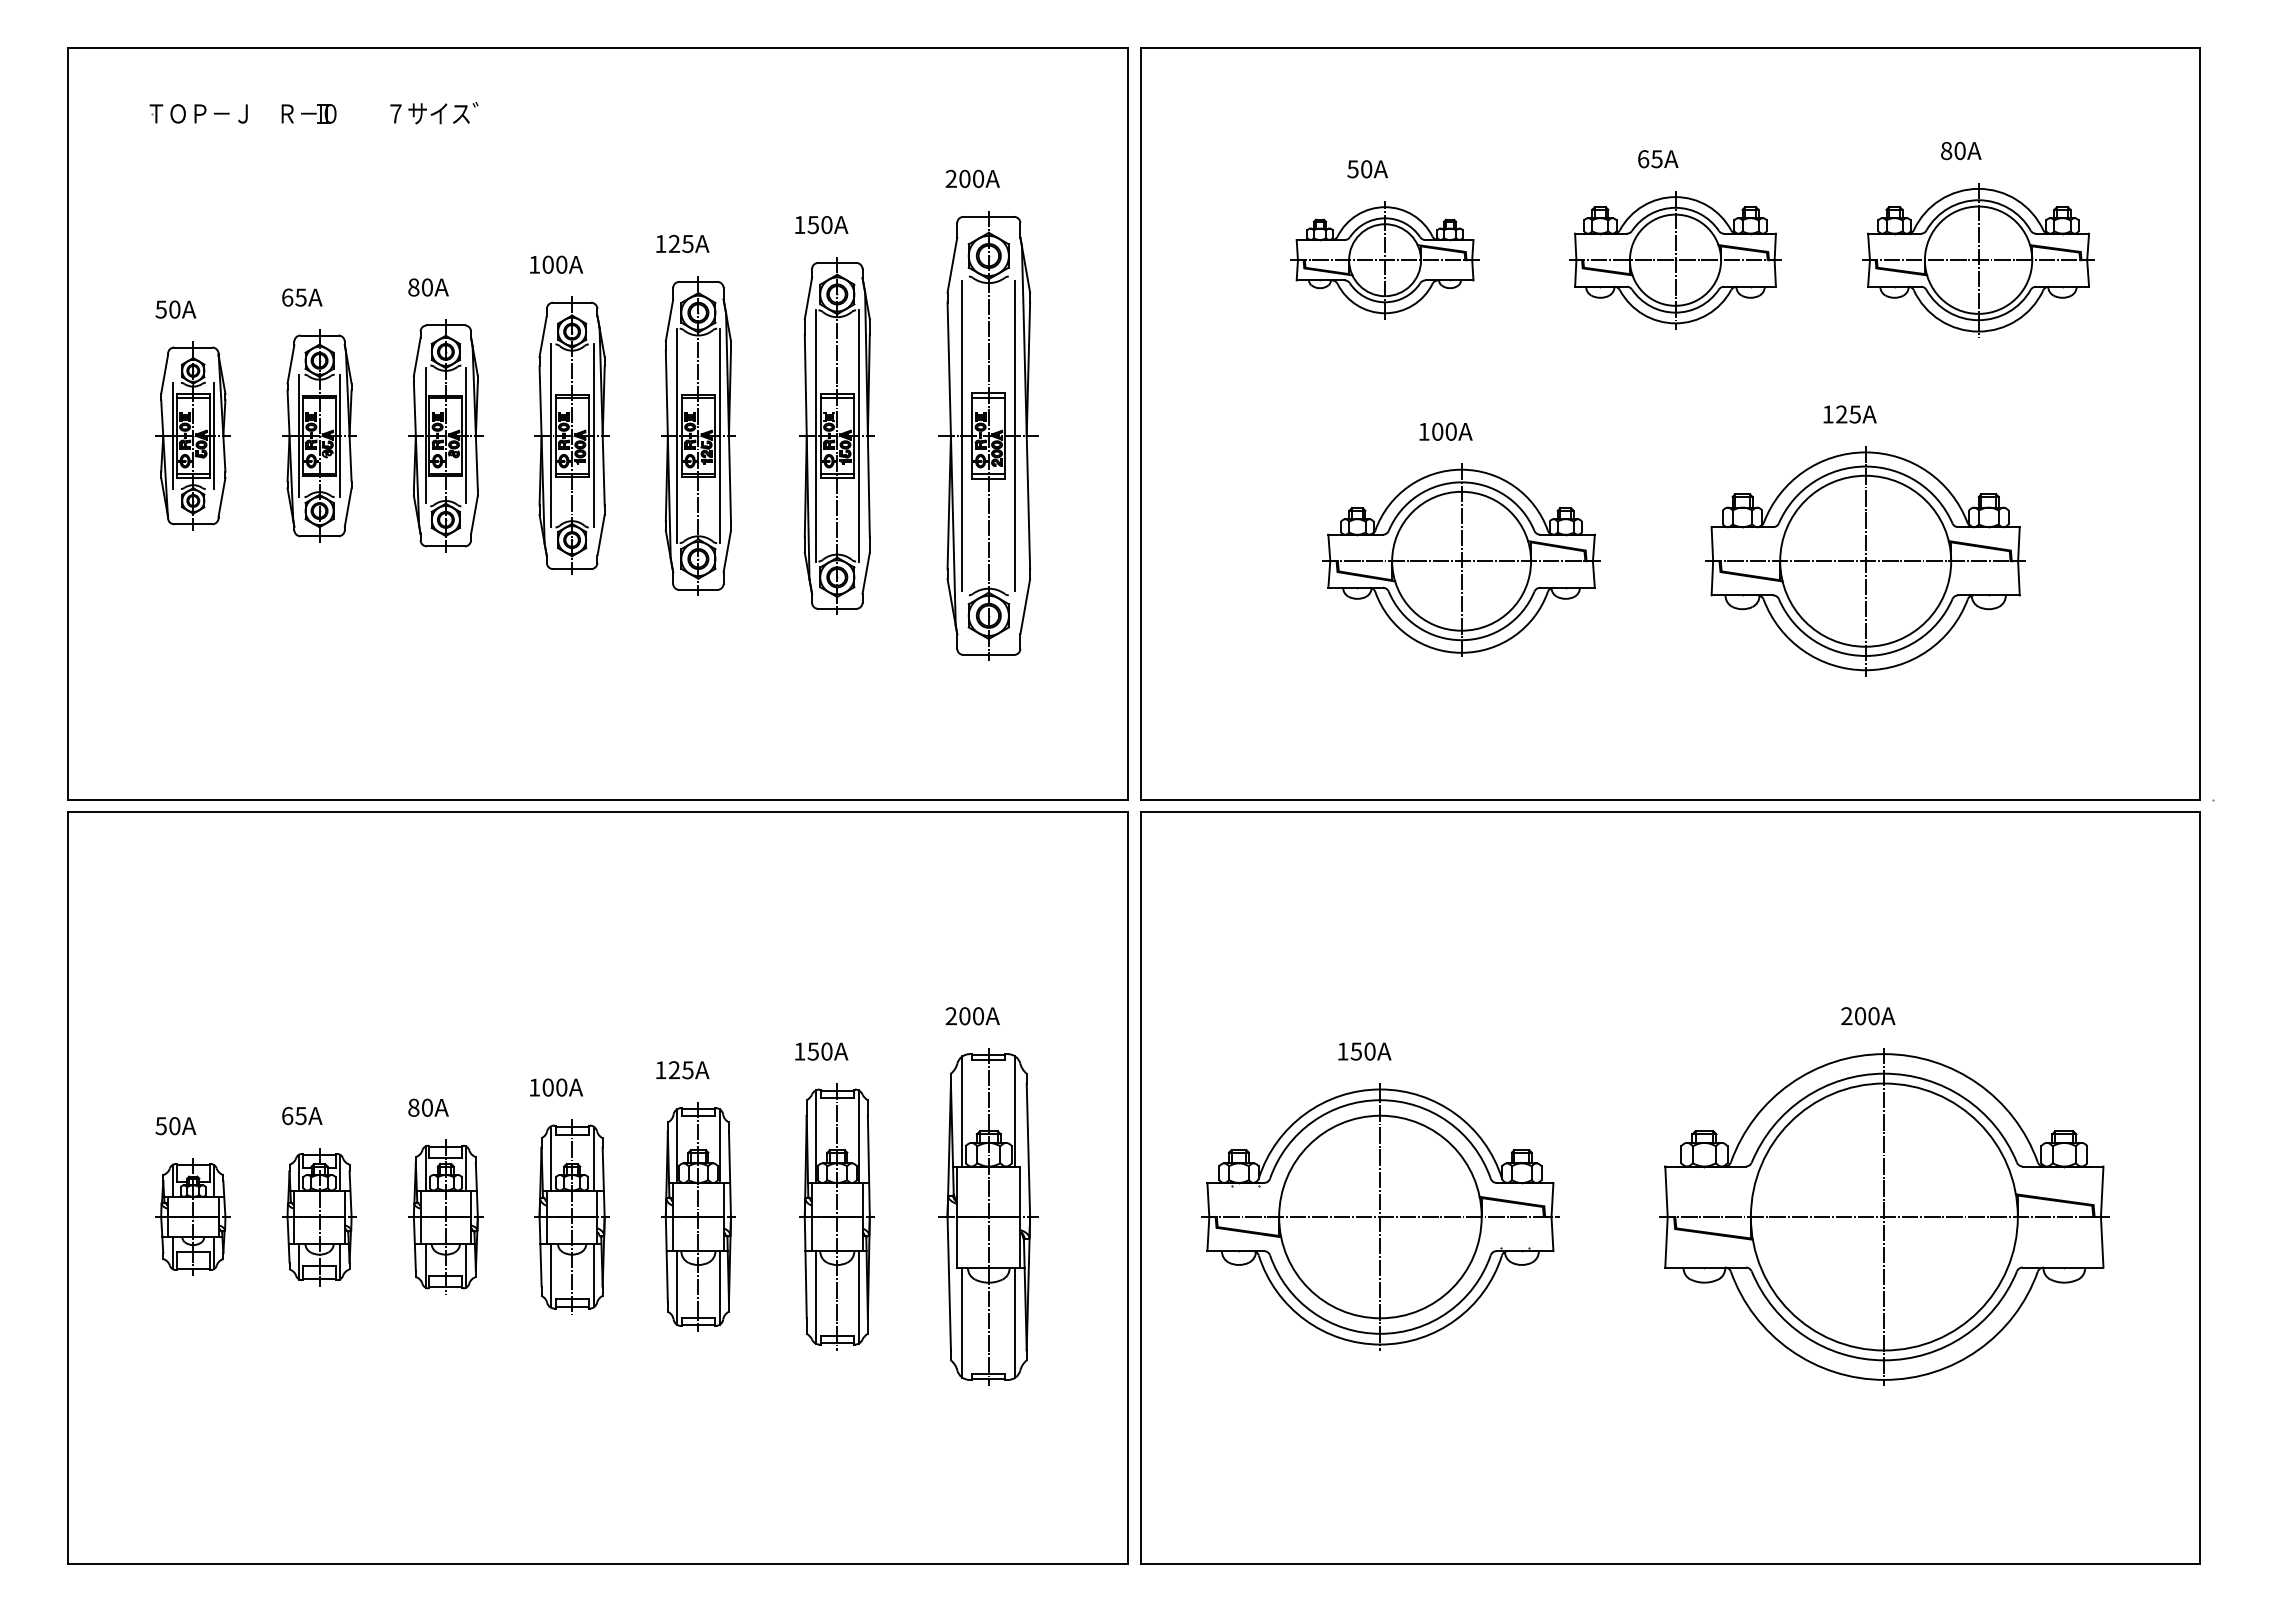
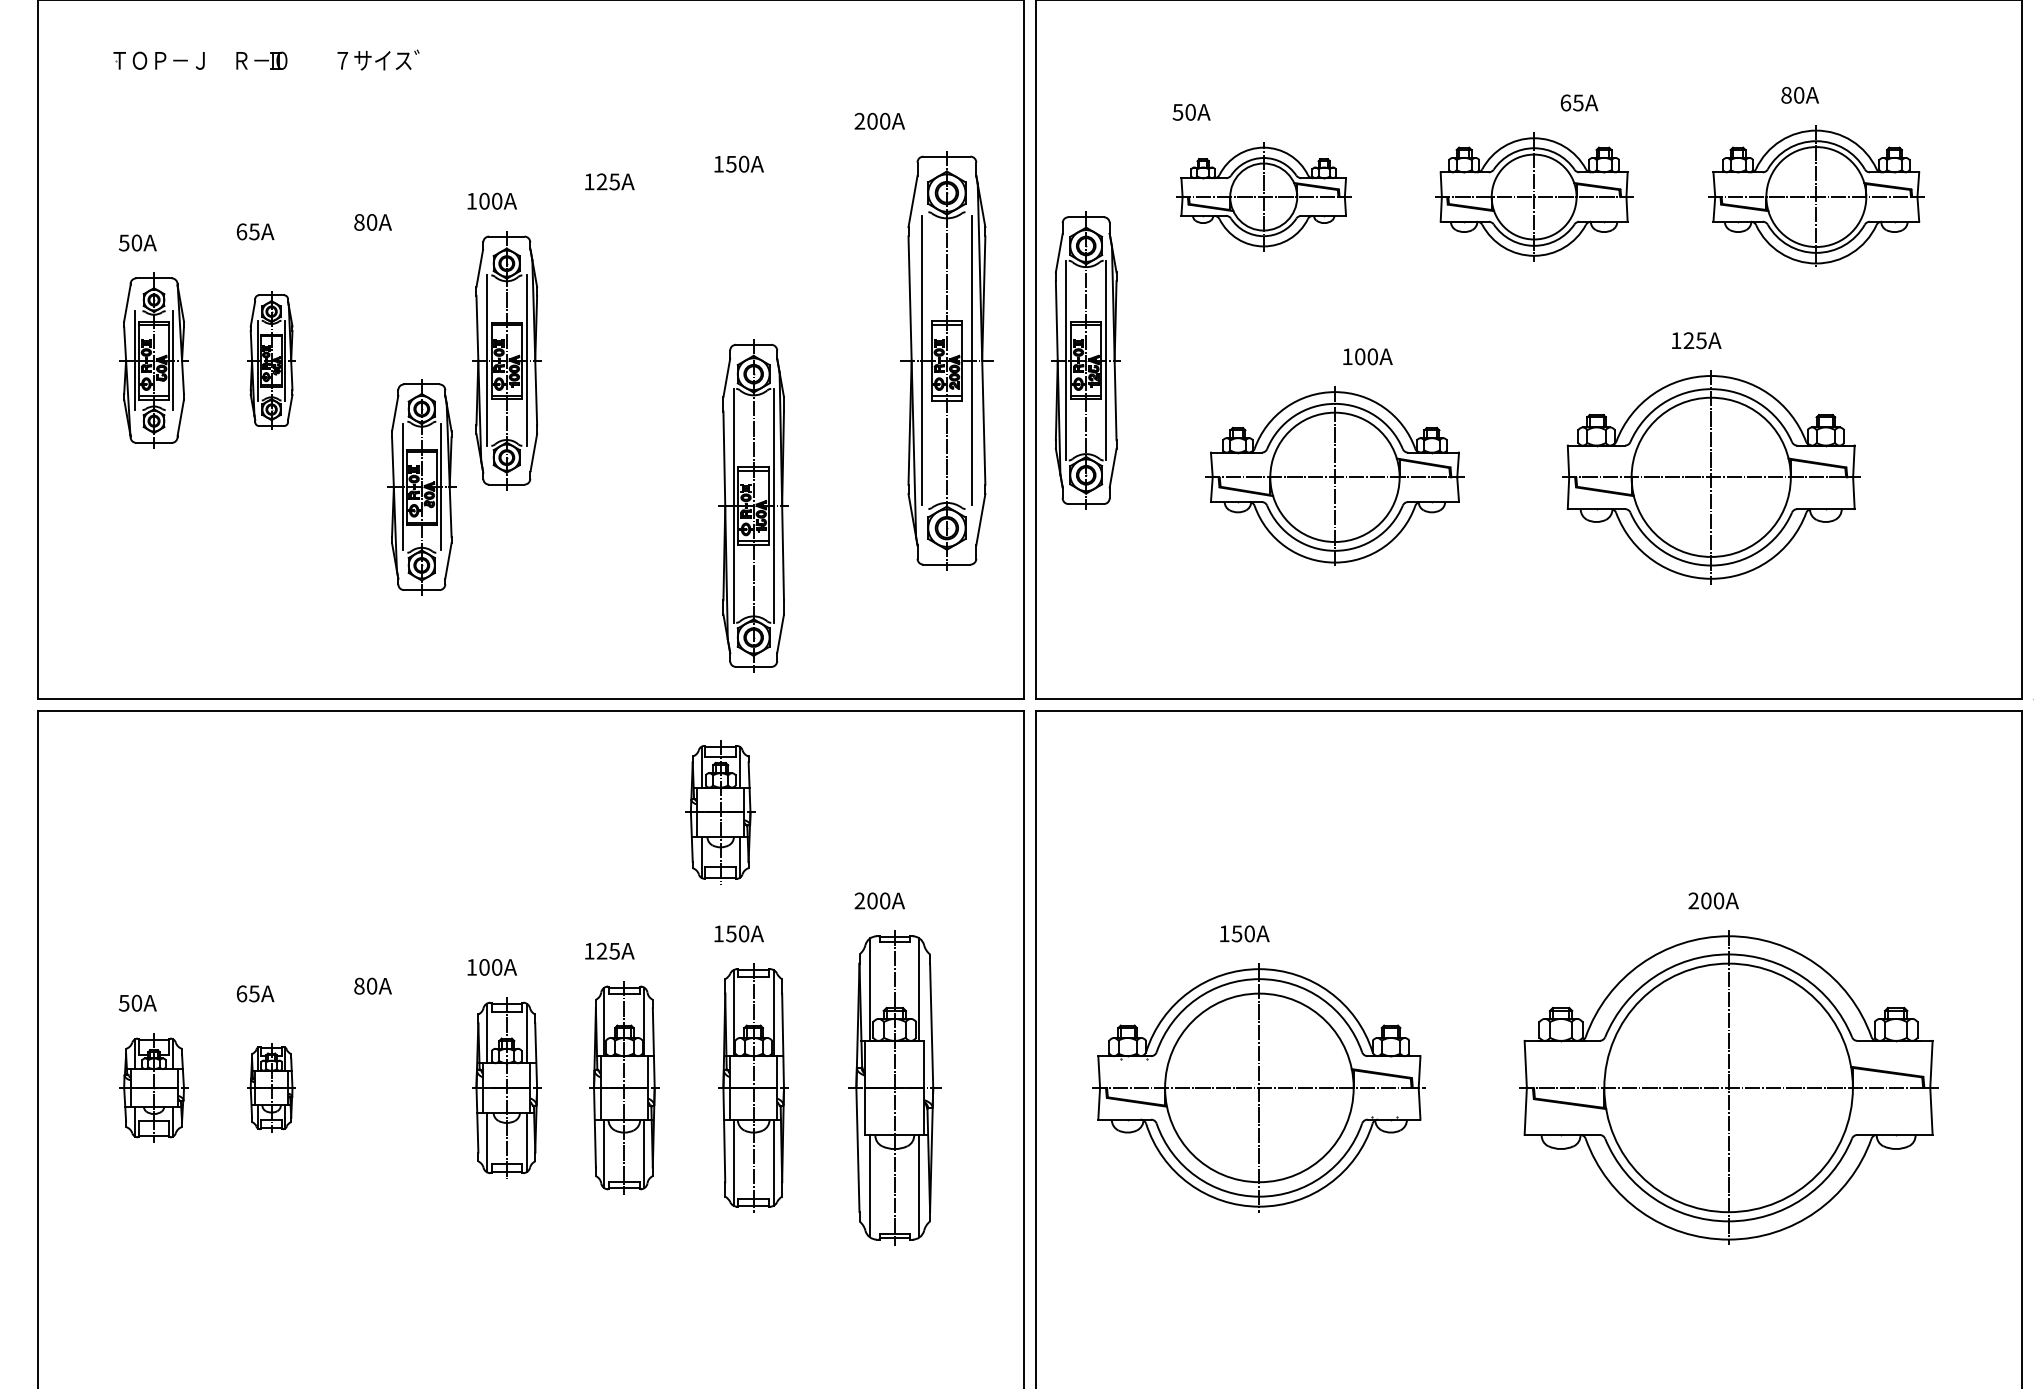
text: (1658, 159) -> (1579, 103), moved
text: (1367, 169) -> (1191, 112), moved
text: (1445, 431) -> (1367, 356), moved
part: (319, 435) -> (271, 360), size x0.7
part: (445, 435) -> (421, 486), moved
part: (698, 435) -> (1086, 360), moved
part: (836, 435) -> (752, 505), moved
part: (988, 435) -> (946, 360), moved
part: (445, 1216) -> (720, 811), moved
part: (319, 1217) -> (271, 1088), size x0.7

